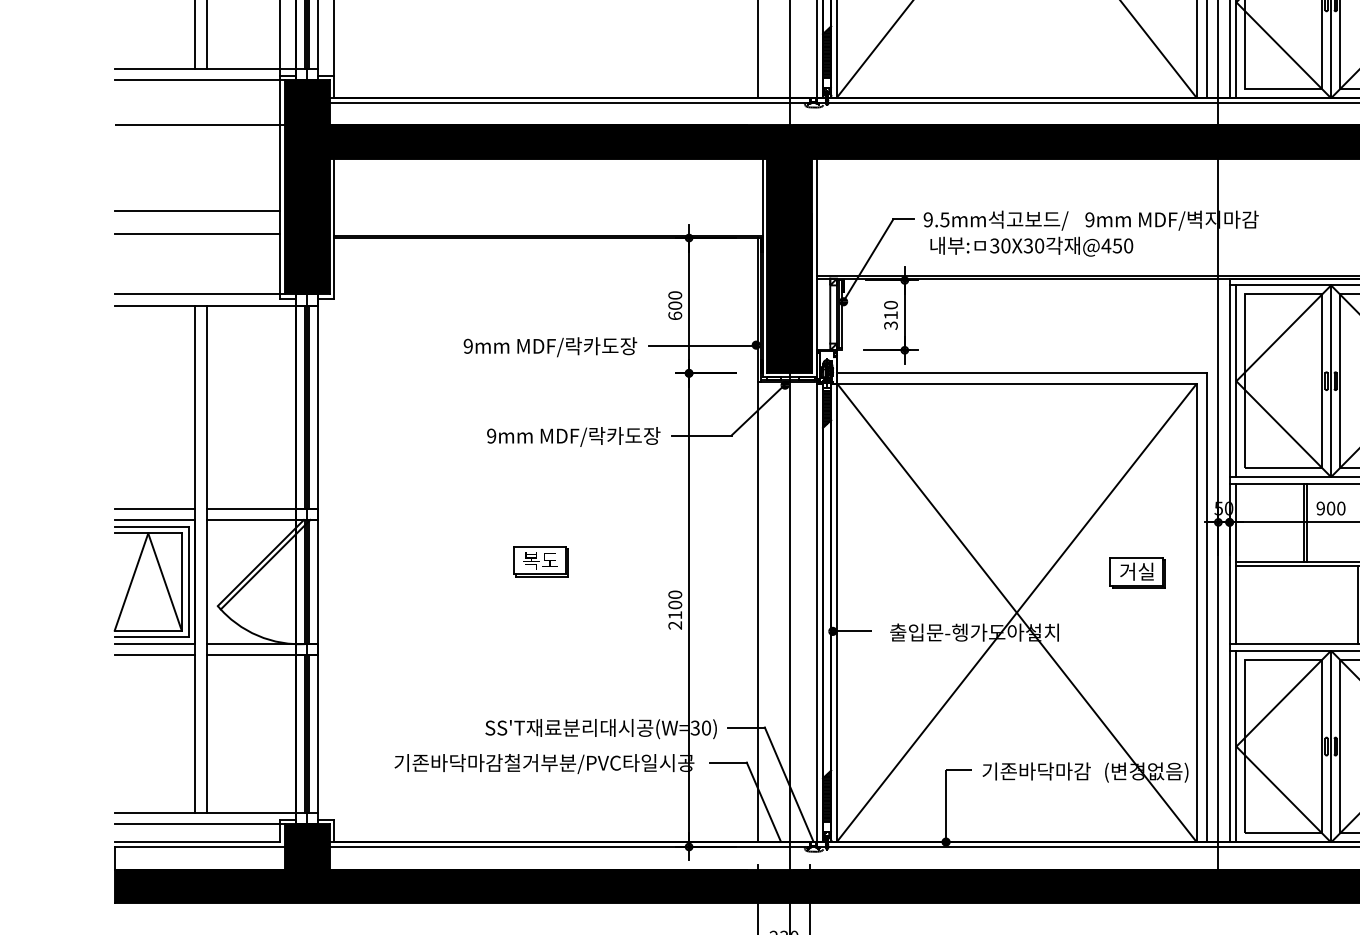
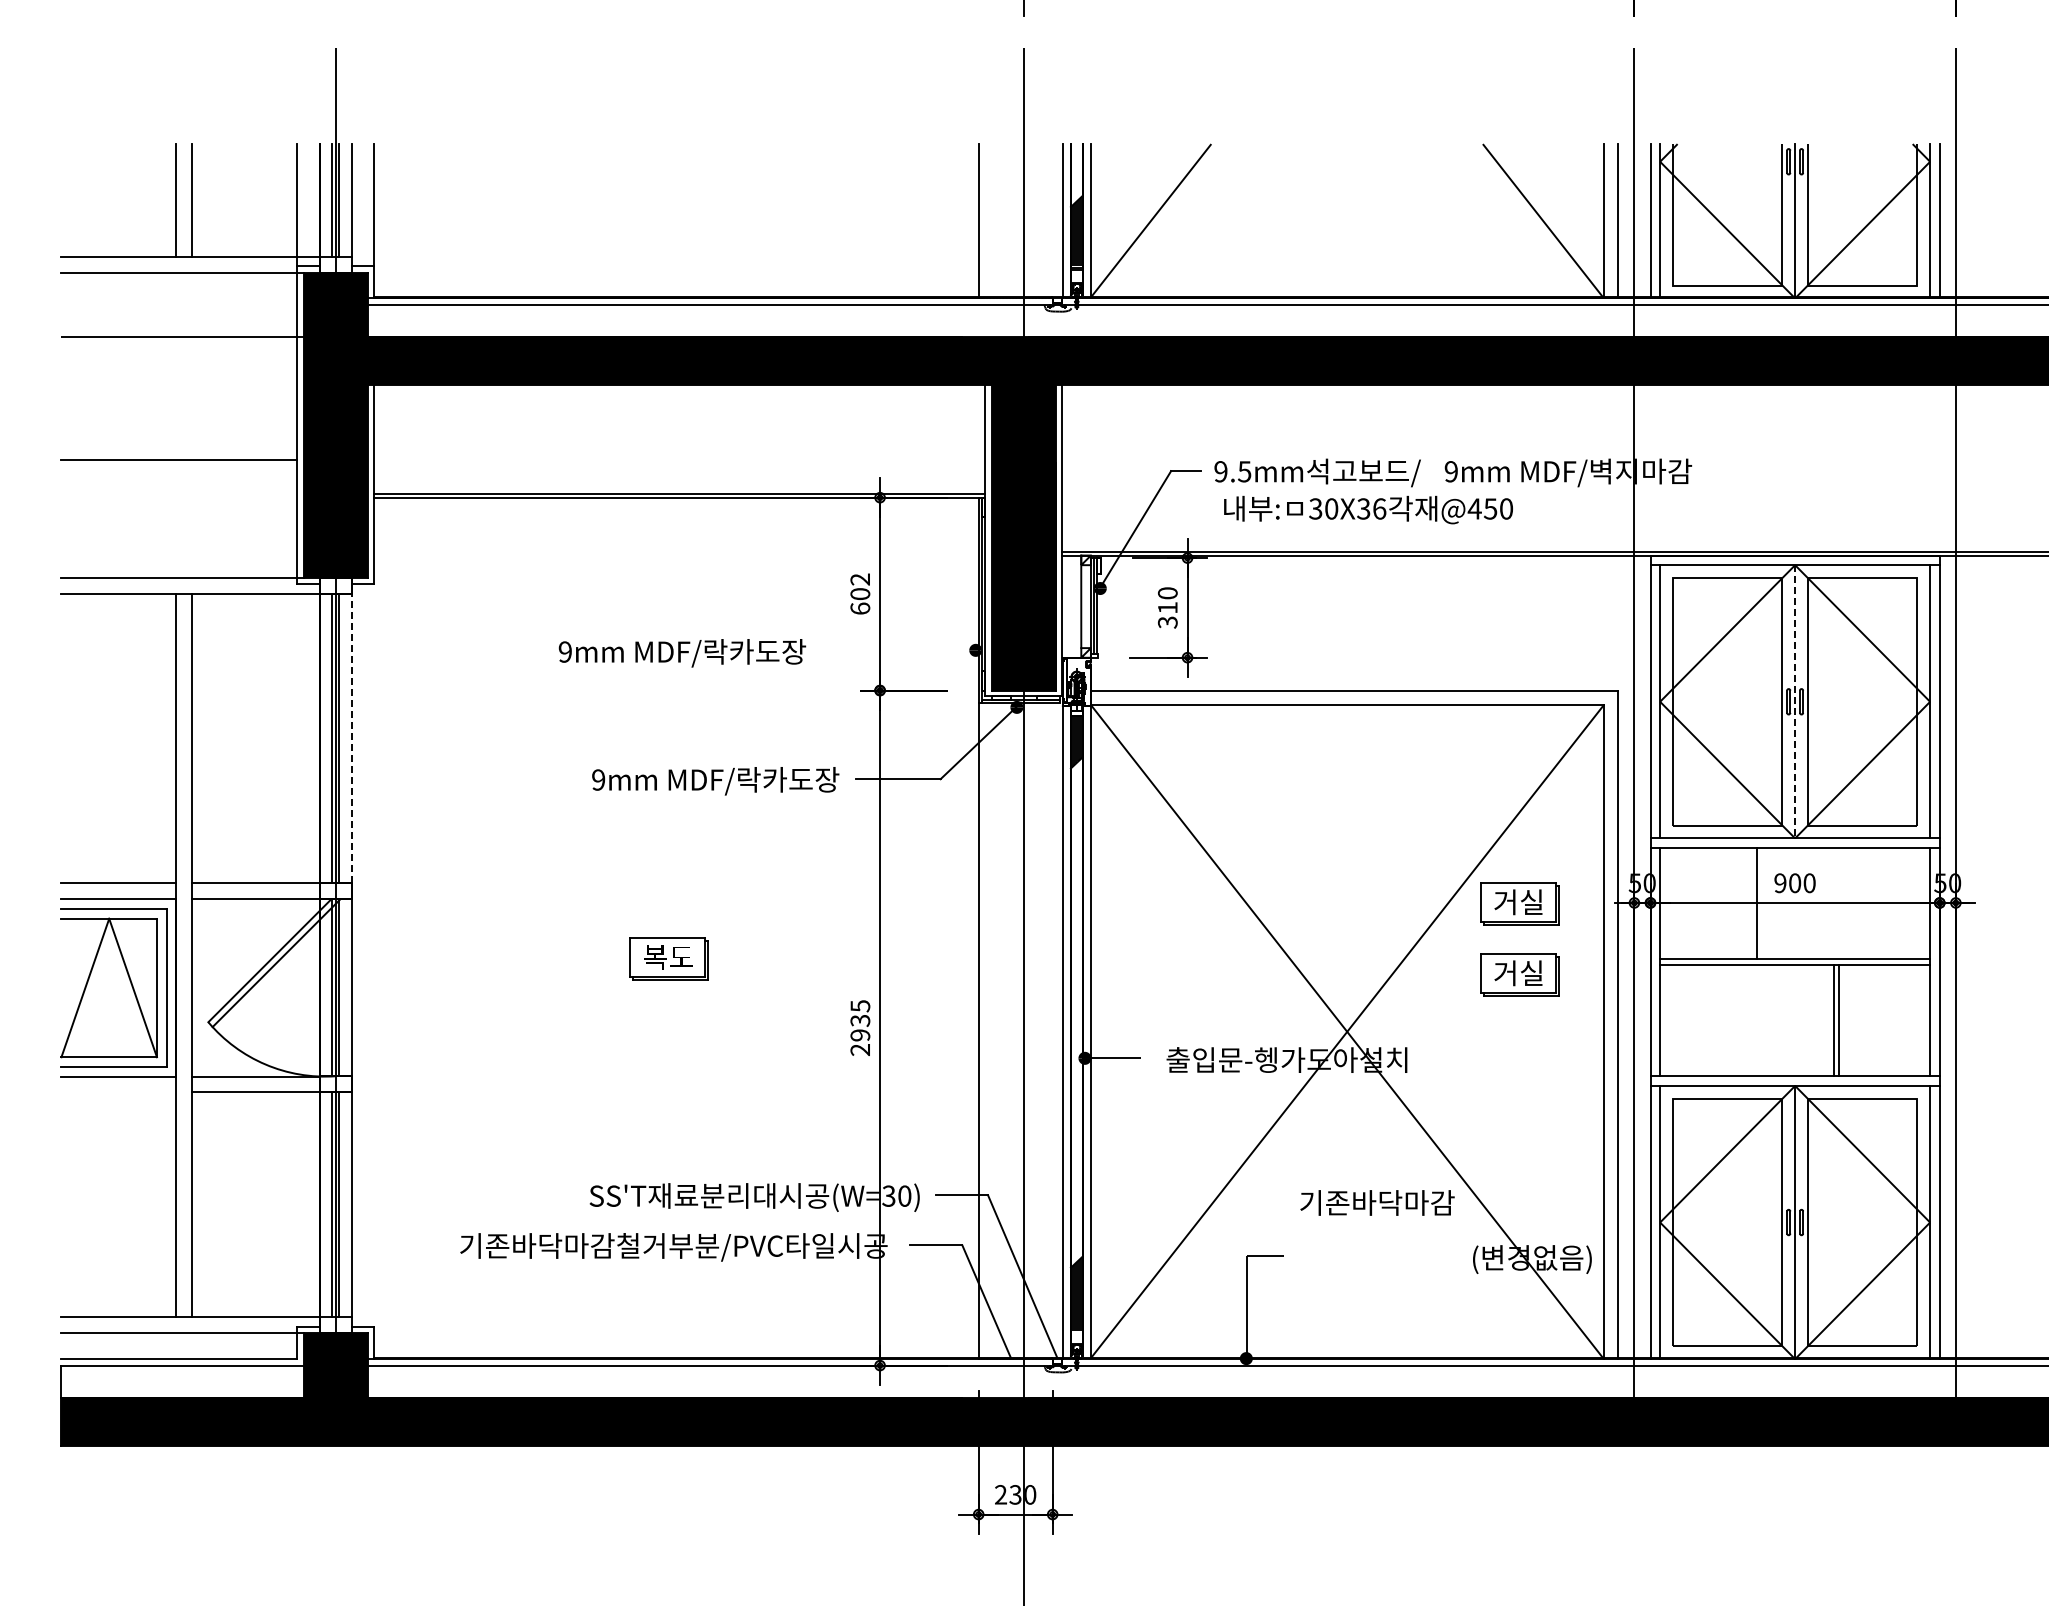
line: (197, 233) -> (179, 491), removed
text: (1039, 245) -> (1379, 508), 30X30 -> 30X36
text: (675, 295) -> (860, 579), 600 -> 602
line: (703, 345) -> (900, 651), removed
line: (1331, 381) -> (1795, 701), solid -> dashed
line: (318, 407) -> (351, 738), solid -> dashed
part: (1137, 522) -> (1519, 903), added
line: (1307, 522) -> (1761, 903), removed
text: (675, 604) -> (860, 1020), 2100 -> 2935
line: (154, 655) -> (118, 1092), removed
text: (1036, 771) -> (1377, 1202), moved

